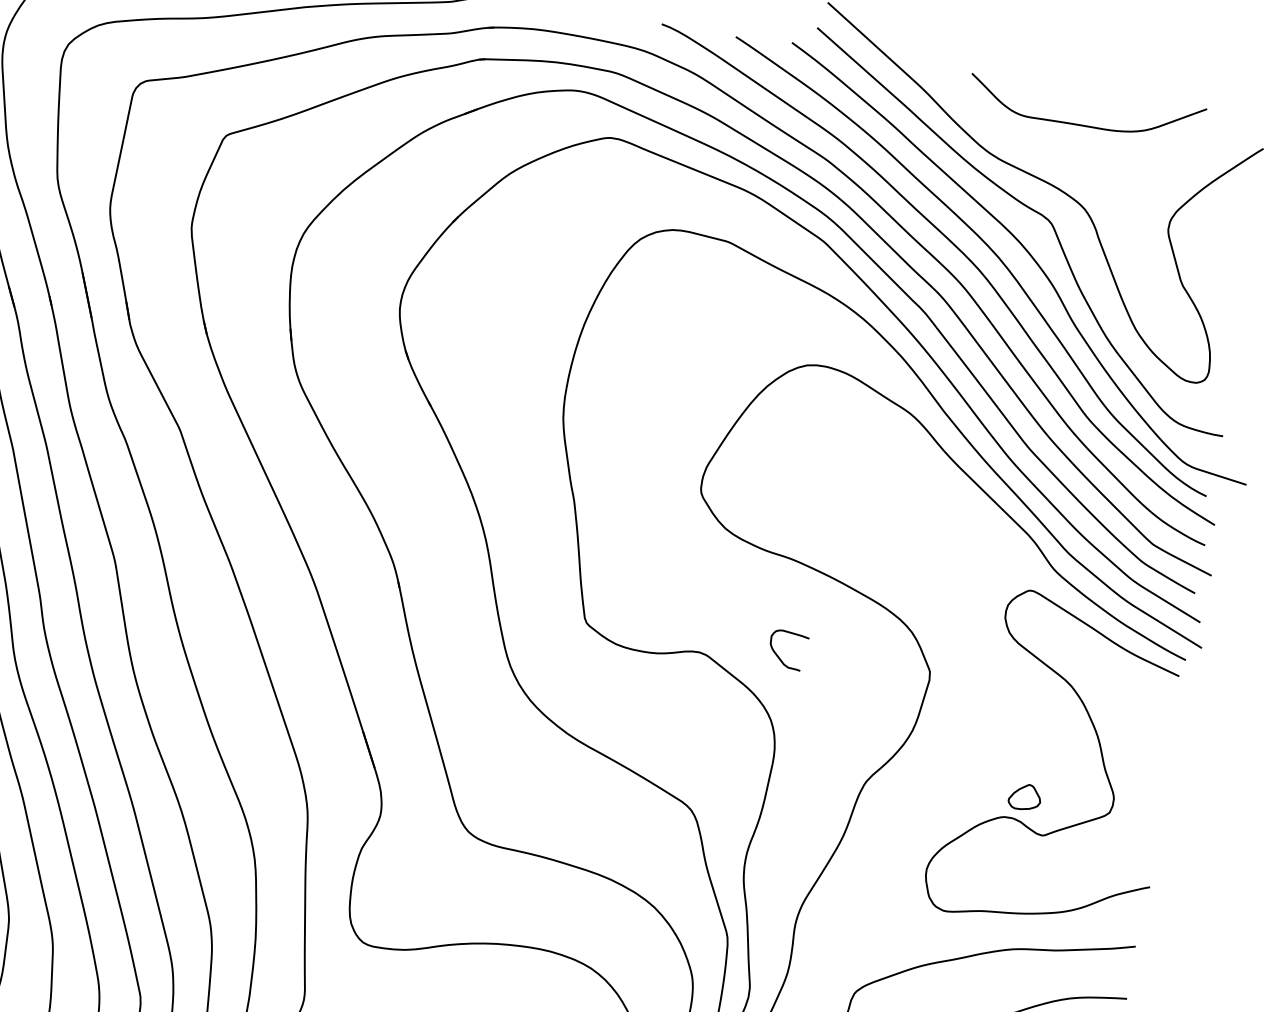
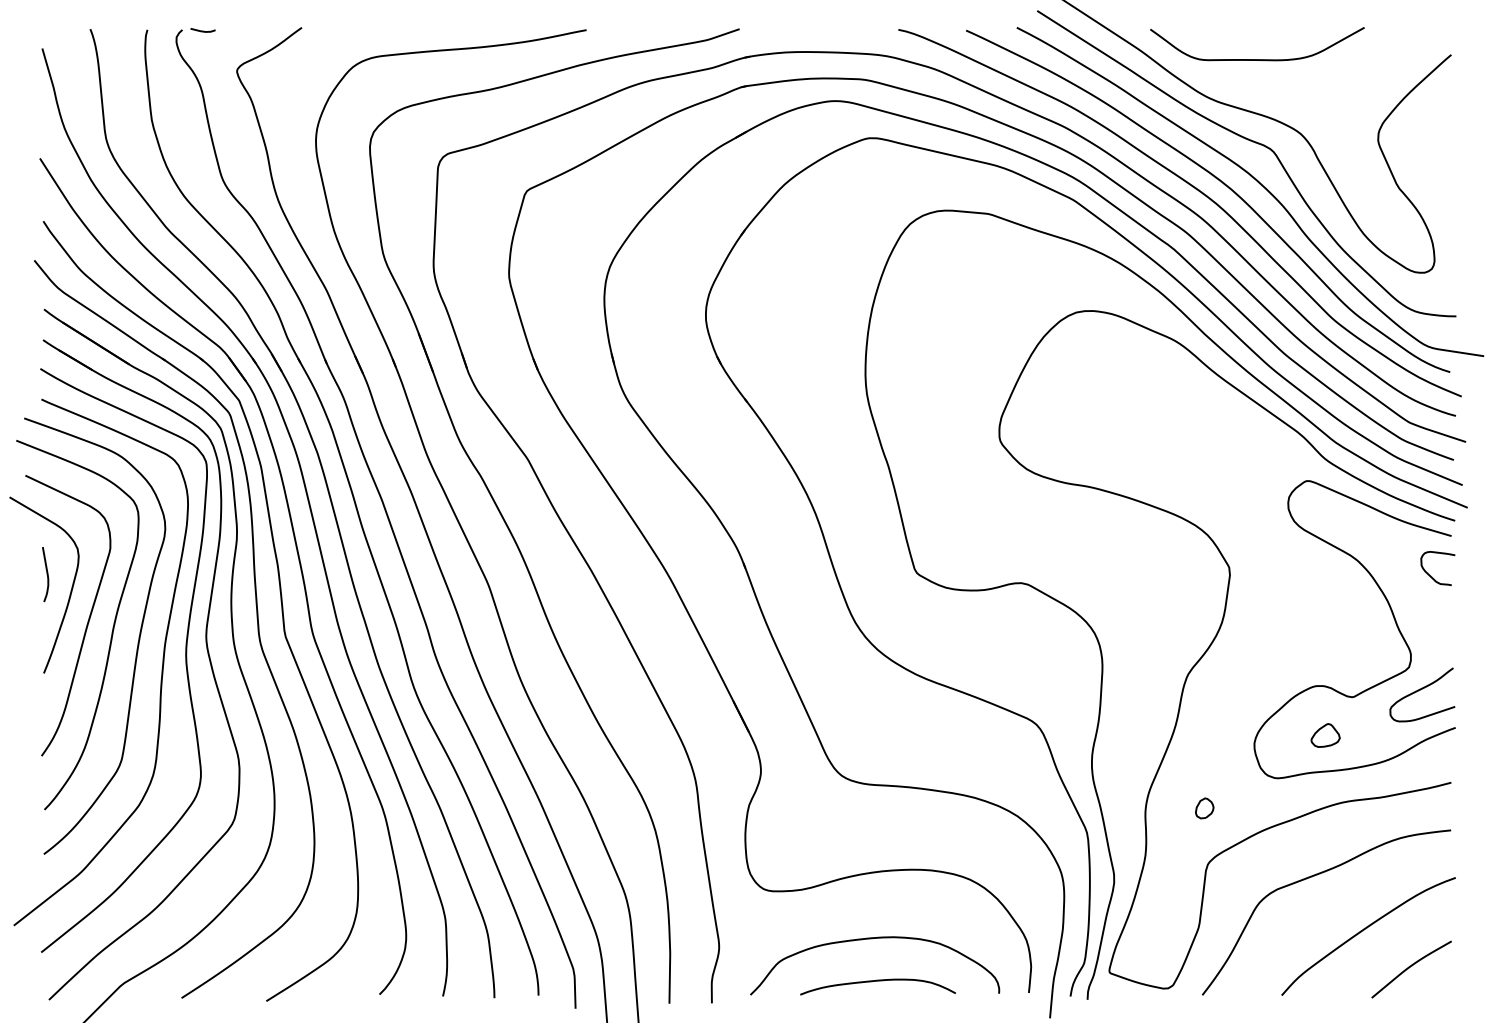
curve: (1084, 125) -> (1257, 59), moved
curve: (780, 657) -> (1432, 576), moved
part: (1024, 797) -> (1325, 735), moved
curve: (1118, 840) -> (1420, 690), added
part: (860, 931) -> (1204, 808), added

